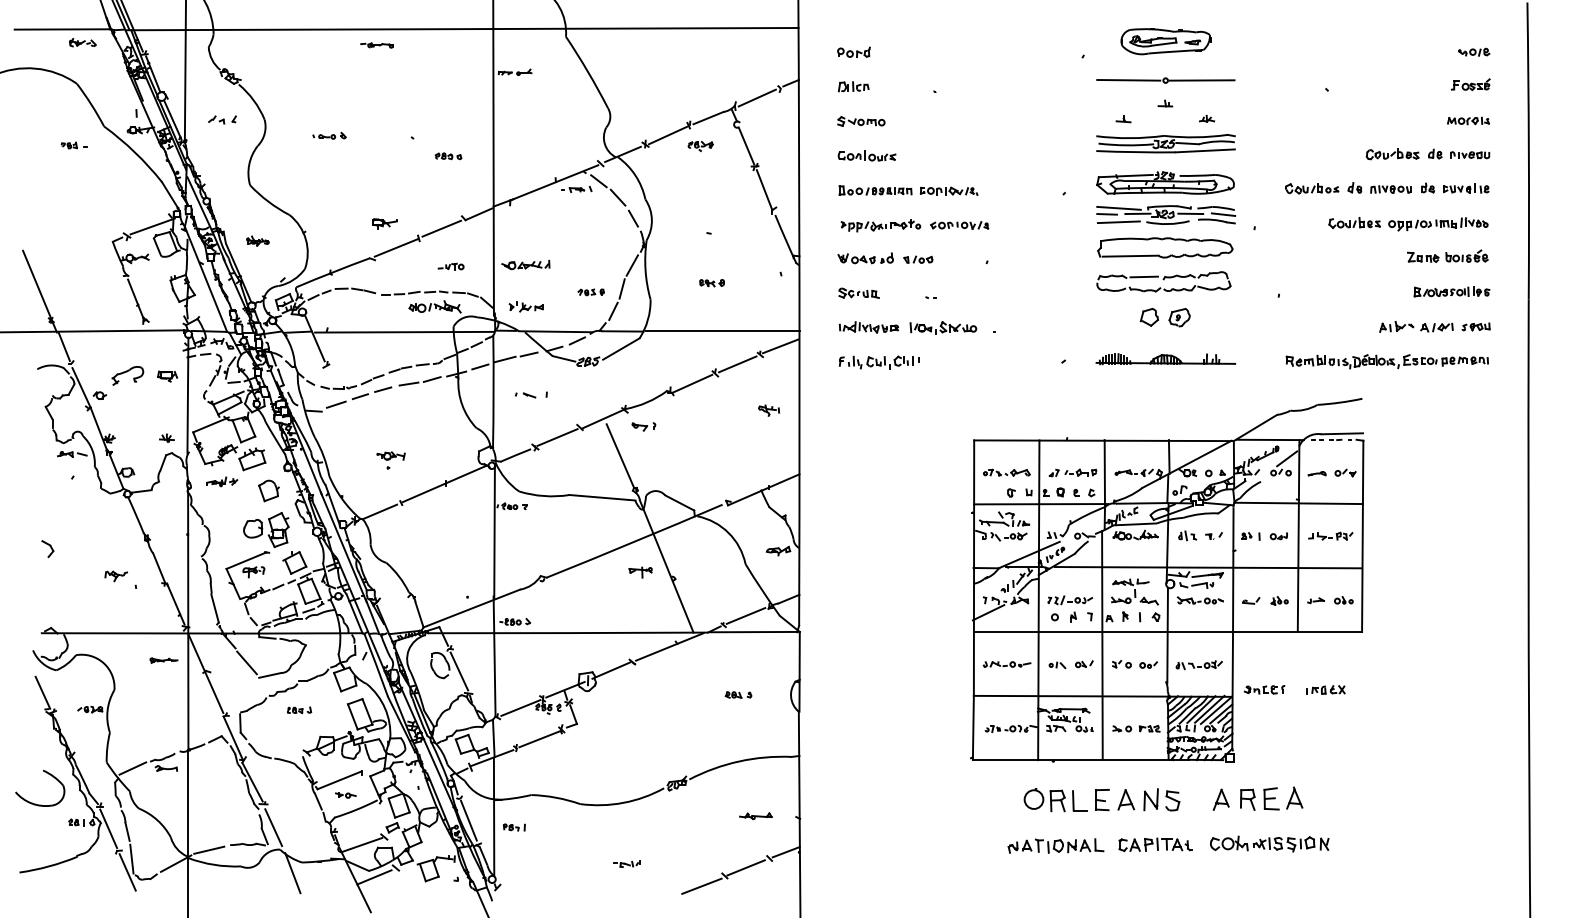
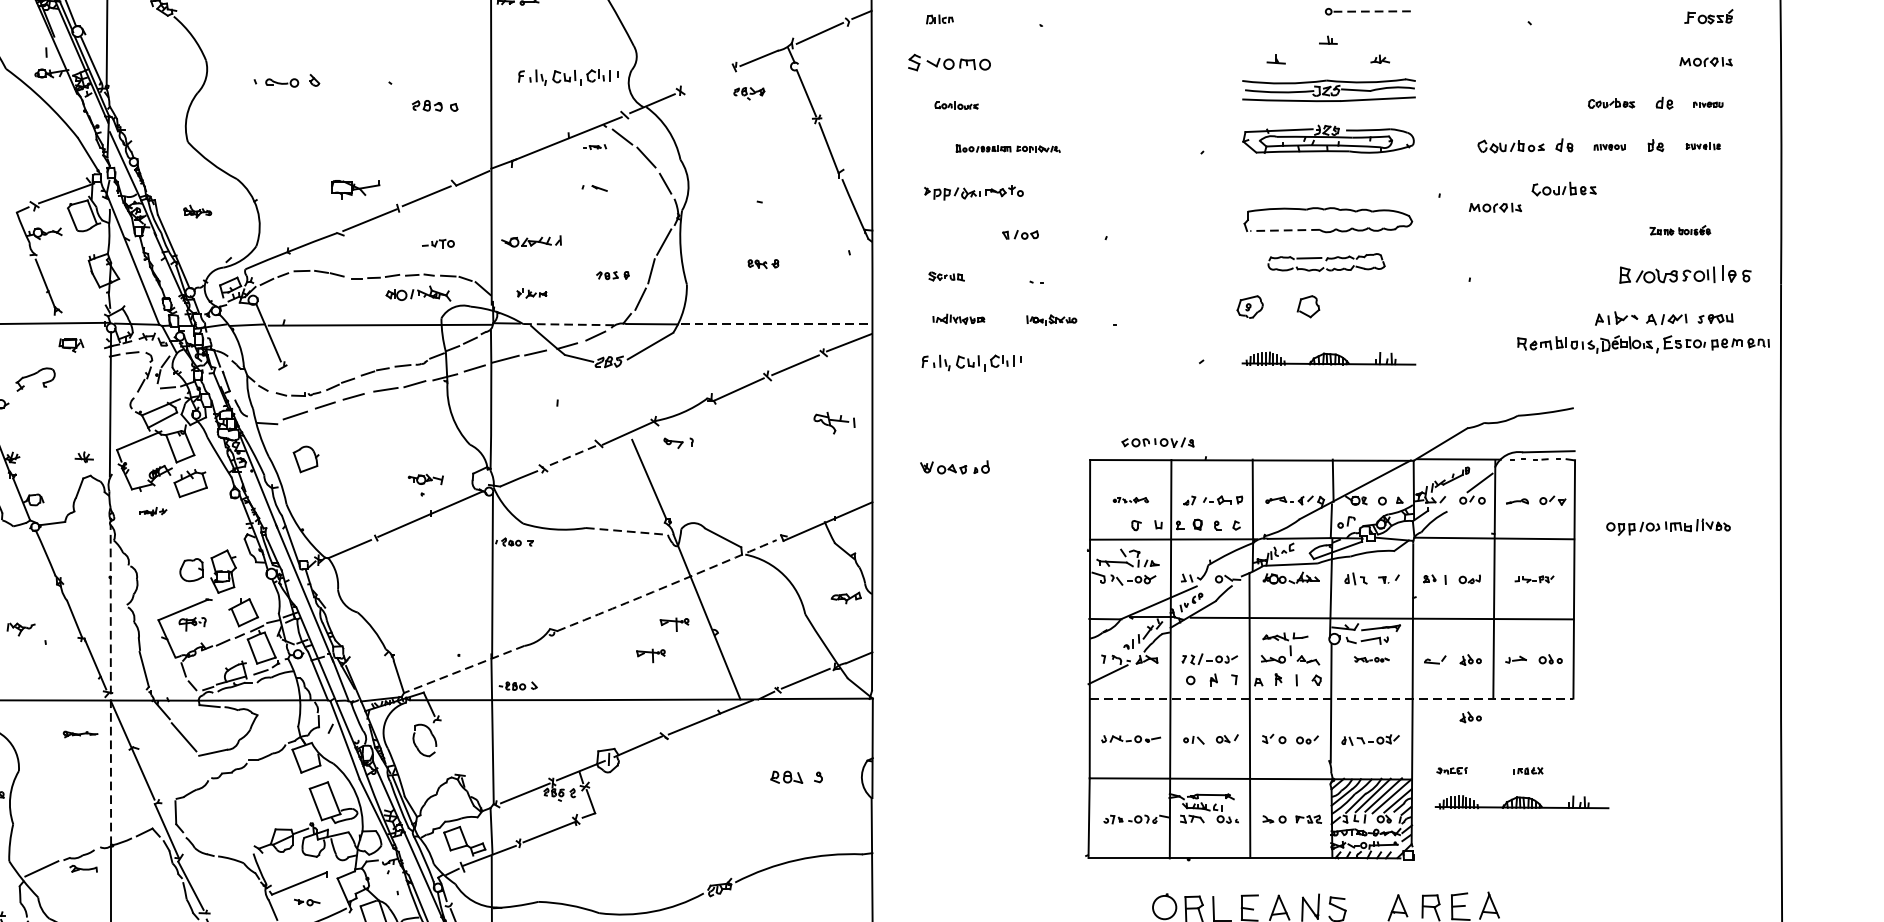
line: (1128, 80) -> (1282, 11), removed
line: (1202, 80) -> (1374, 11), solid -> dashed
part: (853, 86) -> (939, 19), size x0.7
part: (222, 119) -> (153, 60), removed
part: (861, 121) -> (949, 62), size x1.4
part: (554, 133) -> (567, 77), added
part: (329, 135) -> (286, 80), size x1.6
line: (667, 135) -> (707, 80), removed
part: (1392, 154) -> (1611, 103), size x0.7
part: (866, 155) -> (955, 105), size x0.6
part: (1470, 155) -> (1708, 105), size x0.6
part: (448, 156) -> (435, 106), size x1.4
part: (576, 188) -> (594, 146), size x0.6
part: (1466, 188) -> (1703, 146), size x0.6
part: (1390, 189) -> (1608, 147), size x0.6
part: (908, 190) -> (1008, 148), size x0.6
part: (1166, 214) -> (1329, 178), removed
part: (384, 223) -> (355, 189), size x1.6
part: (1438, 224) -> (1668, 527), moved
part: (959, 225) -> (1157, 442), moved
part: (1299, 237) -> (1495, 207), added
part: (1447, 255) -> (1679, 229), size x0.6
line: (1130, 256) -> (1284, 230), solid -> dashed
part: (865, 258) -> (954, 467), moved
part: (1163, 281) -> (1326, 262), size x0.7
part: (1451, 291) -> (1684, 274), size x1.4
part: (858, 292) -> (945, 275), size x0.7
part: (525, 306) -> (531, 293), size x0.7
part: (1179, 317) -> (1249, 306), moved
part: (868, 327) -> (958, 319), size x0.7
part: (943, 327) -> (1051, 319), size x0.6
line: (556, 331) -> (569, 324), solid -> dashed
line: (723, 331) -> (777, 324), solid -> dashed
part: (1386, 361) -> (1642, 344), moved
part: (167, 376) -> (71, 345), moved
part: (525, 395) -> (594, 188), moved
part: (768, 410) -> (833, 422), size x1.6
line: (557, 437) -> (570, 456), solid -> dashed
part: (390, 460) -> (425, 485), moved
part: (1006, 472) -> (1130, 499), size x0.6
part: (222, 481) -> (153, 511), size x0.7
part: (268, 490) -> (305, 458), moved
line: (602, 497) -> (626, 531), solid -> dashed
part: (1330, 535) -> (1534, 578), size x0.7
arc: (634, 541) -> (666, 585), solid -> dashed
part: (621, 597) -> (650, 655), added
part: (1199, 600) -> (1370, 659), size x0.6
line: (471, 608) -> (463, 669), solid -> dashed
line: (188, 620) -> (111, 684), solid -> dashed
line: (1168, 631) -> (1332, 698), solid -> dashed
part: (1279, 646) -> (1470, 716), added
line: (459, 671) -> (448, 747), removed
part: (1264, 689) -> (1451, 770), size x0.6
part: (1325, 689) -> (1527, 770), size x0.6
part: (738, 694) -> (796, 776), size x1.6
part: (299, 710) -> (249, 796), removed
part: (1320, 715) -> (1521, 802), added

